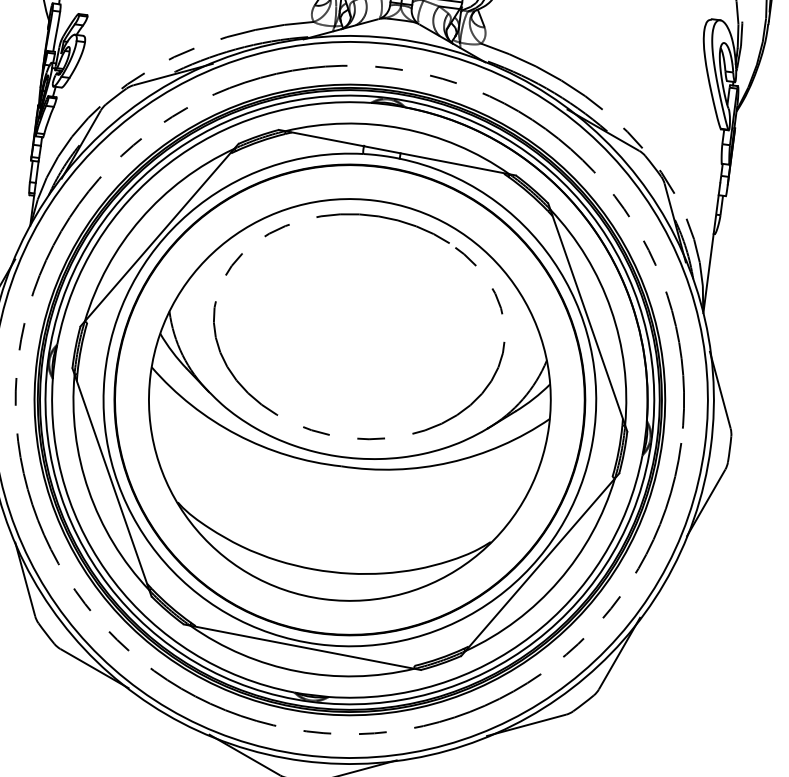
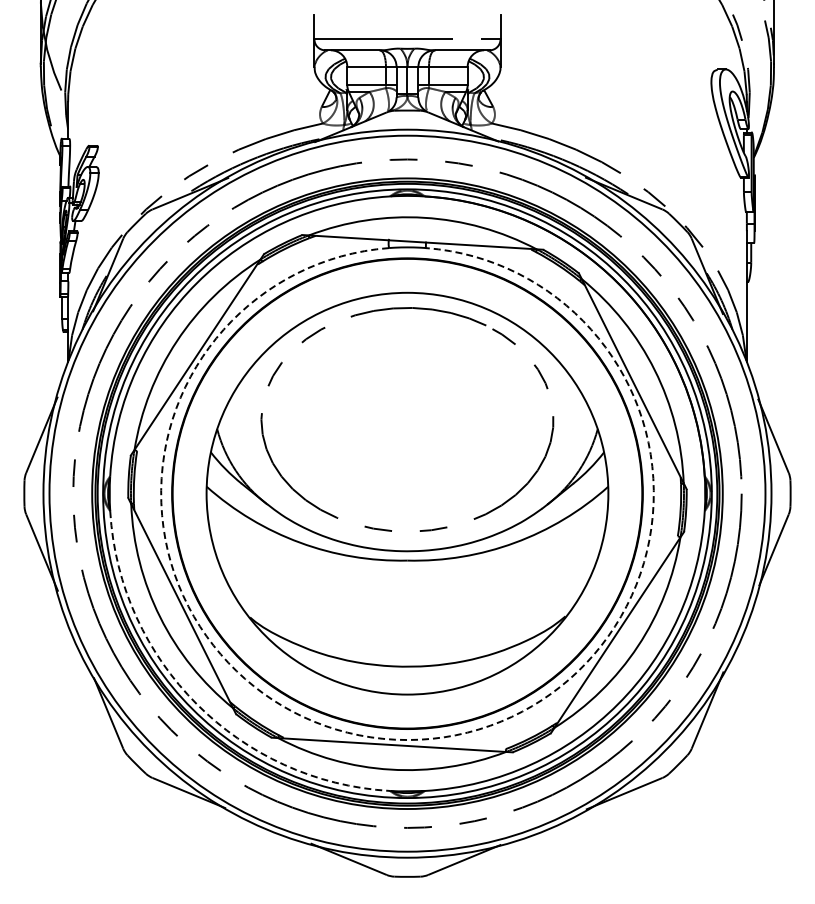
arc: (113, 581) -> (196, 704), solid -> dashed
arc: (318, 644) -> (407, 740), solid -> dashed

